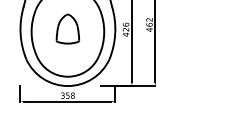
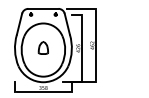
part: (68, 28) -> (43, 47), size x0.7

